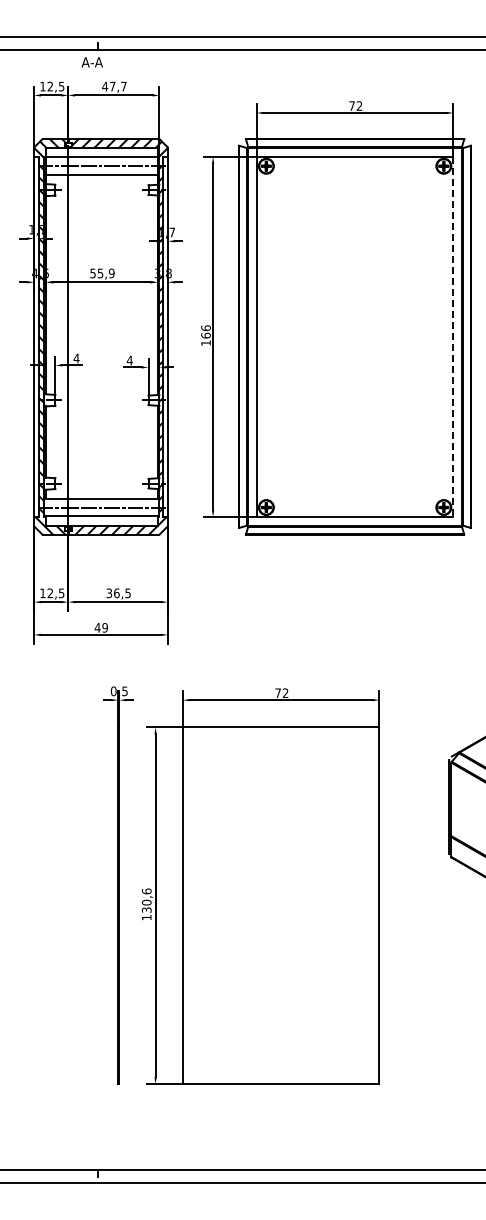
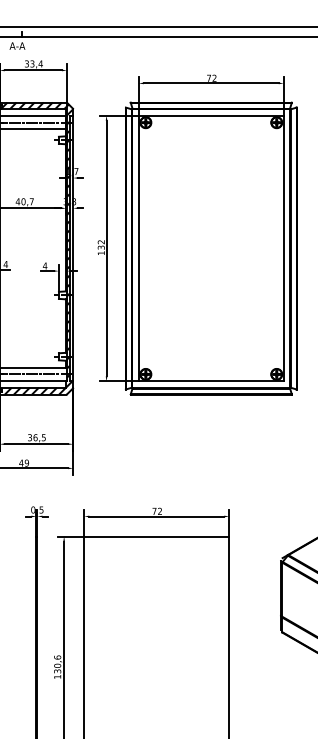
text: (114, 86) -> (33, 63), 47,7 -> 33,4
text: (102, 273) -> (24, 201), 55,9 -> 40,7
text: (205, 331) -> (100, 244), 166 -> 132
line: (453, 337) -> (283, 249), dashed -> solid

